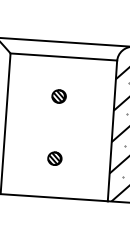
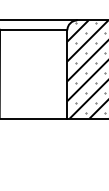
part: (59, 96) -> (32, 54), removed
part: (55, 157) -> (32, 93), removed

